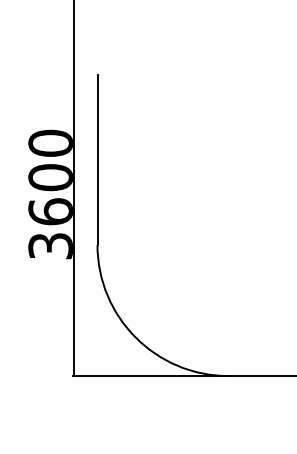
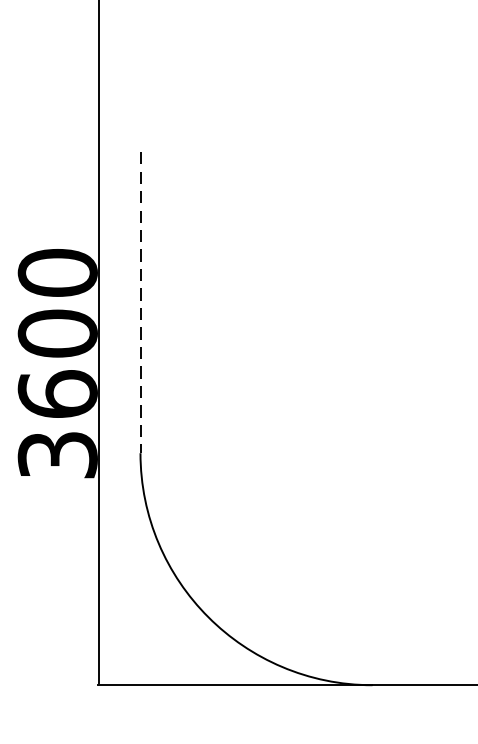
line: (97, 160) -> (140, 303), solid -> dashed

